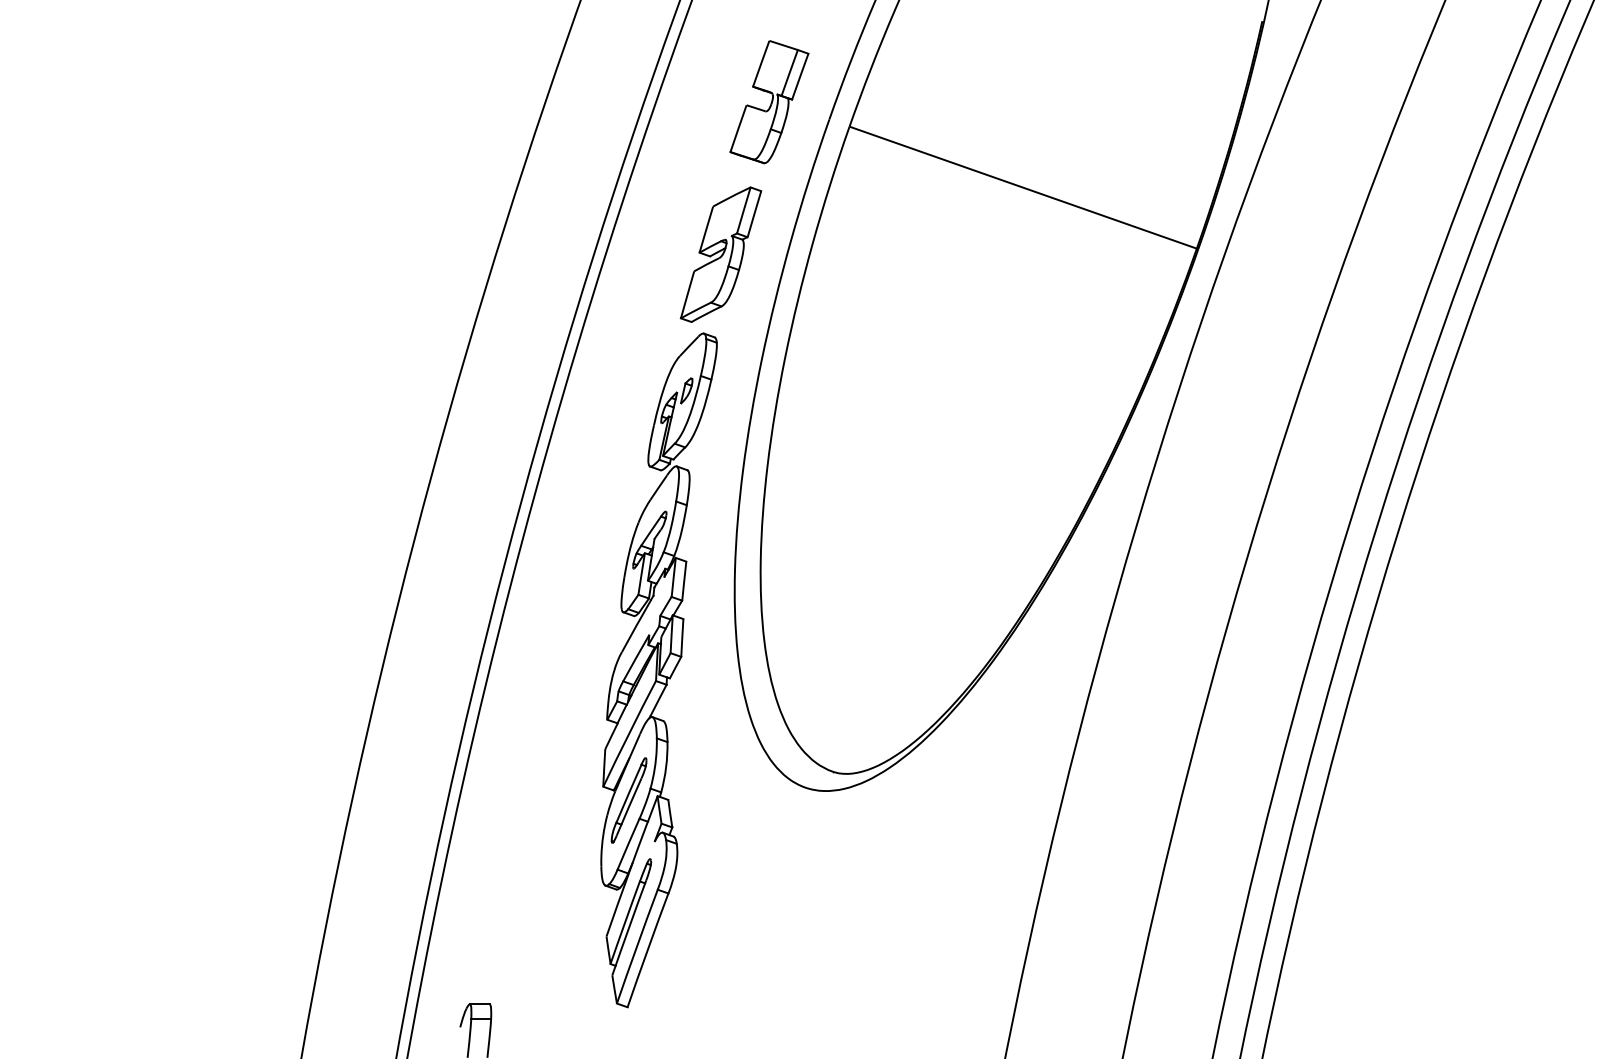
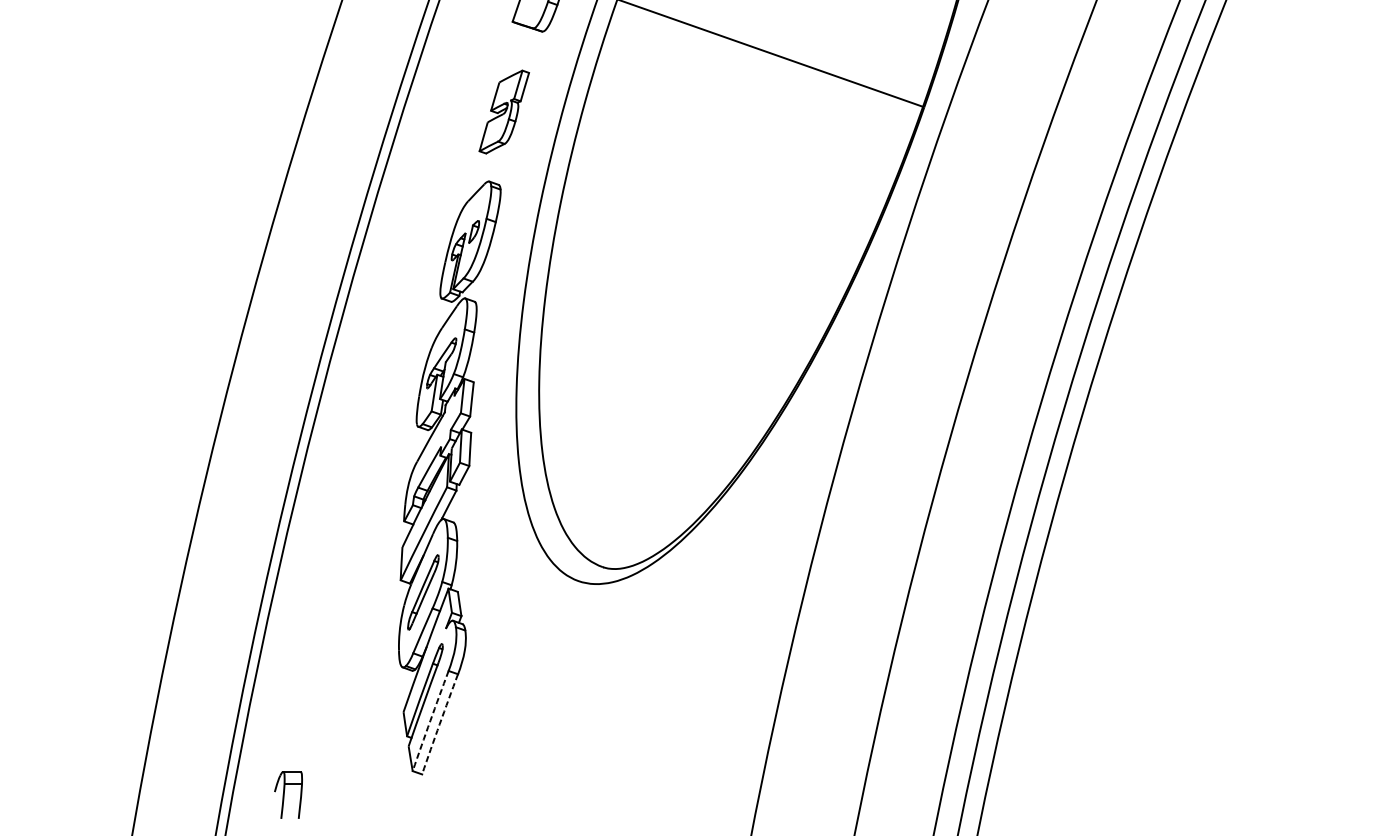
part: (720, 254) -> (503, 111), size x0.7
arc: (637, 946) -> (430, 720), solid -> dashed
arc: (647, 950) -> (439, 724), solid -> dashed

